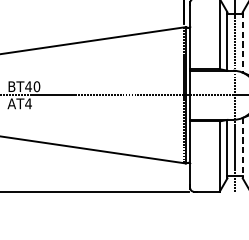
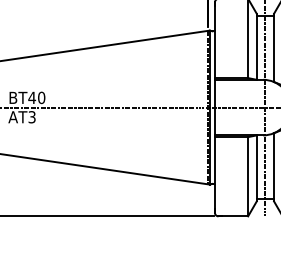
line: (243, 42) -> (274, 48), dashed -> solid
text: (28, 104) -> (31, 117), AT4 -> AT3
line: (243, 148) -> (274, 167), dashed -> solid

